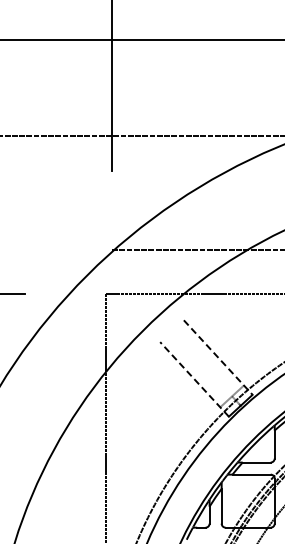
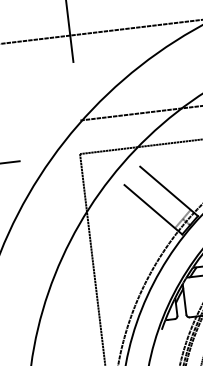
line: (218, 357) -> (169, 191), dashed -> solid
line: (194, 379) -> (153, 209), dashed -> solid

